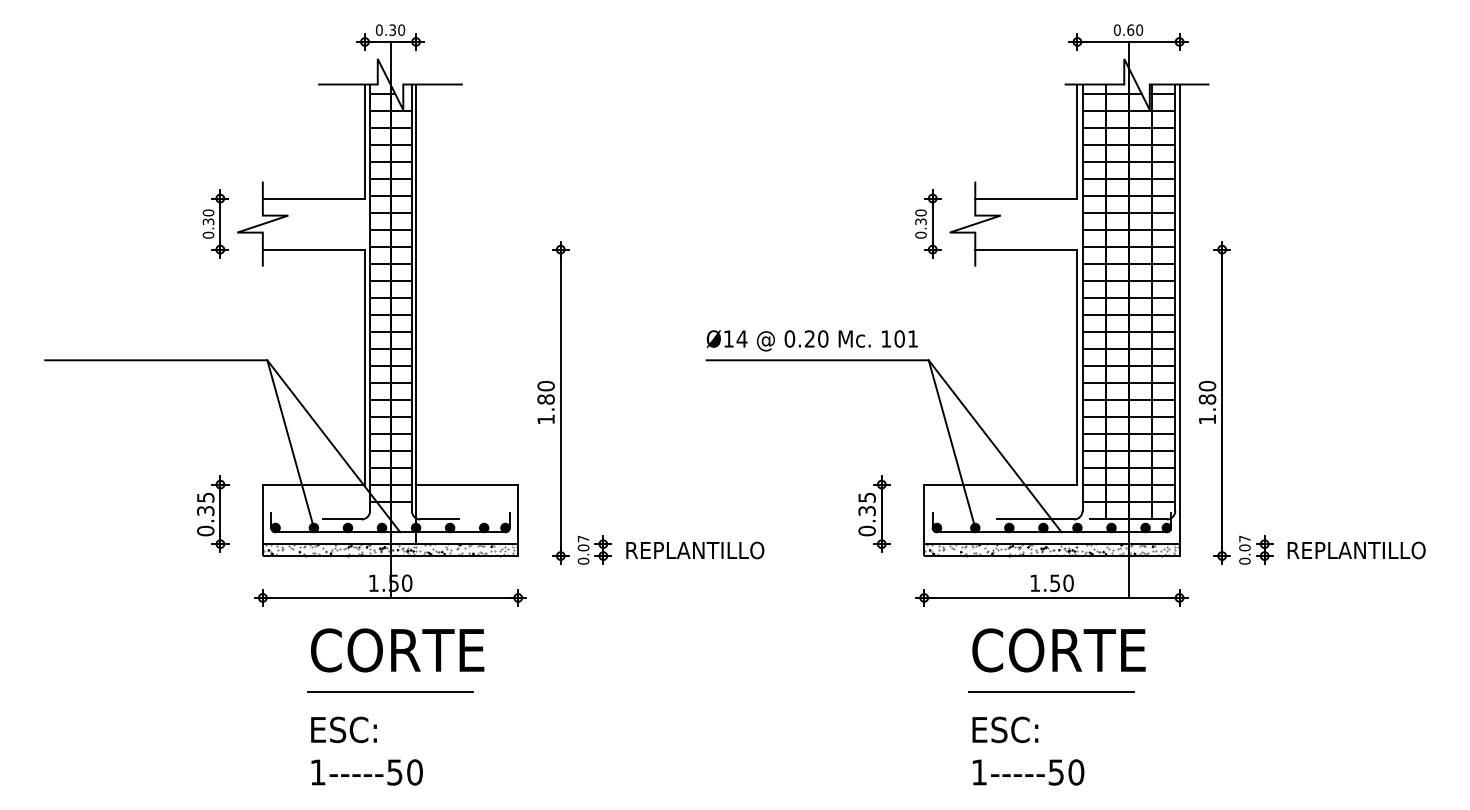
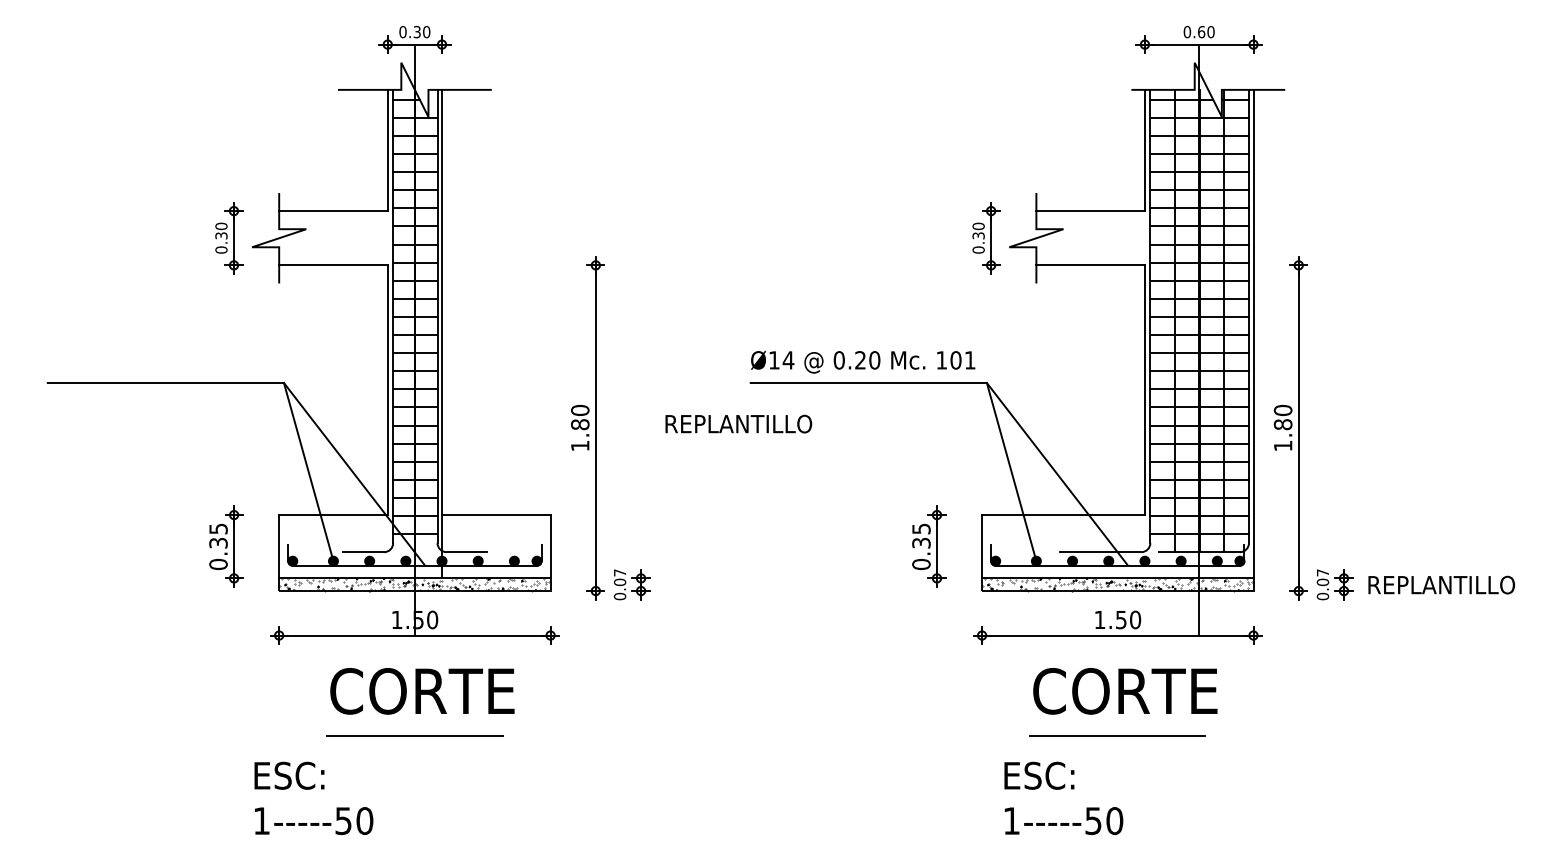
text: (695, 549) -> (738, 423), moved
text: (366, 751) -> (313, 798), moved
text: (1028, 751) -> (1063, 798), moved

